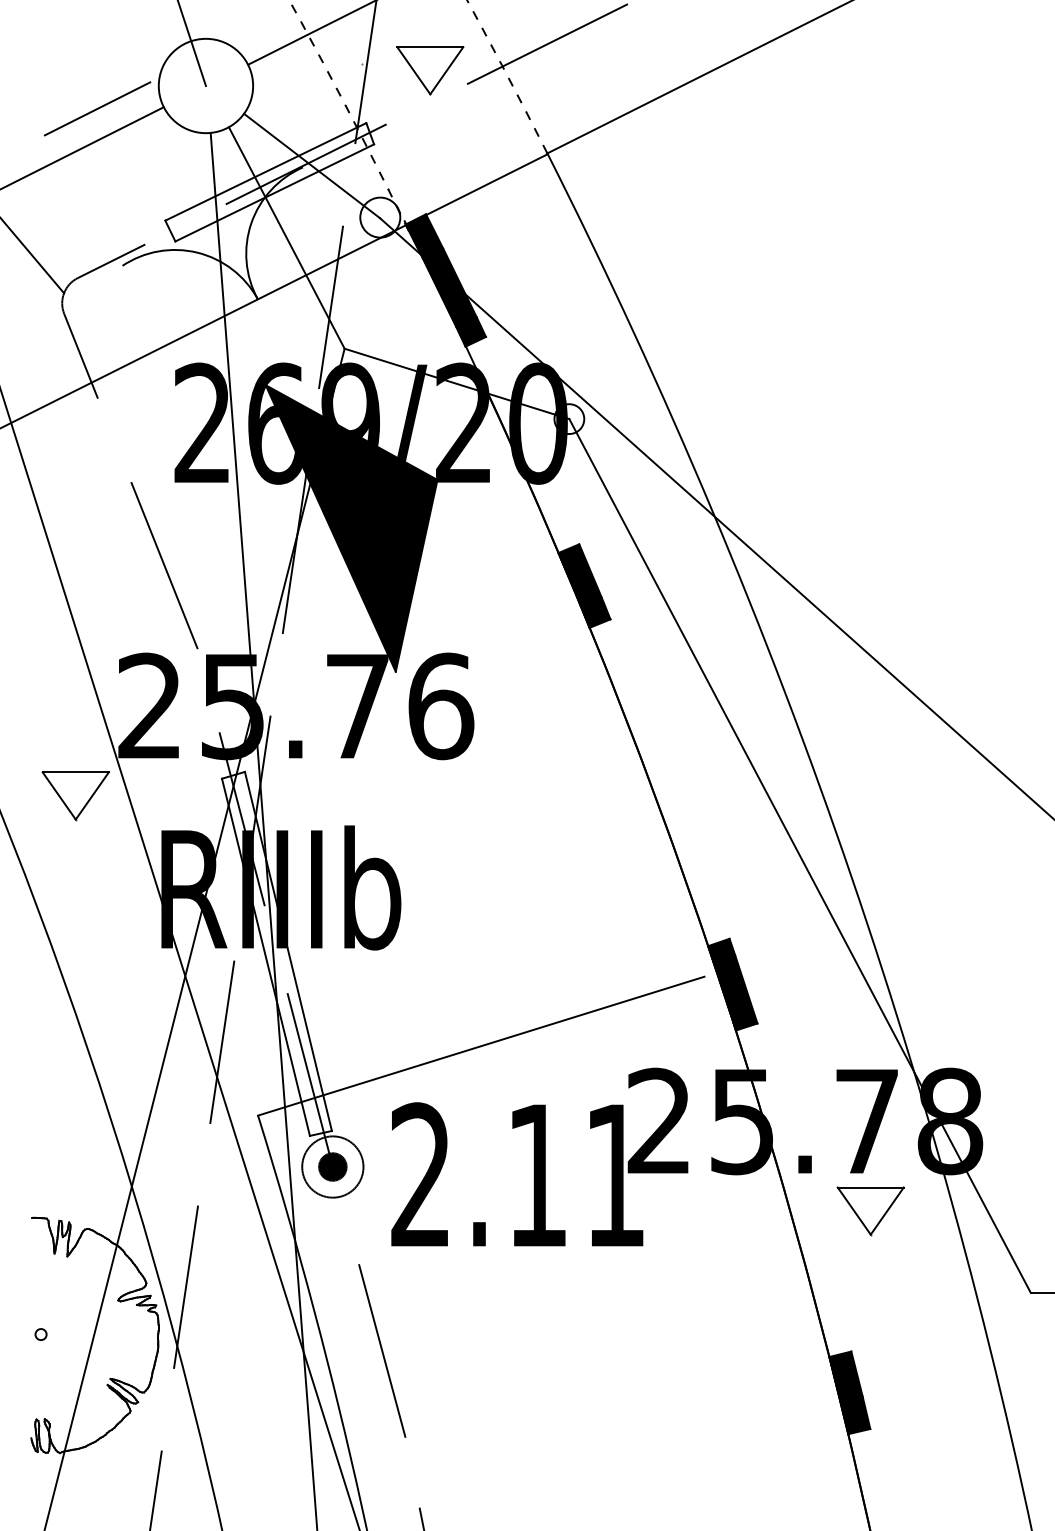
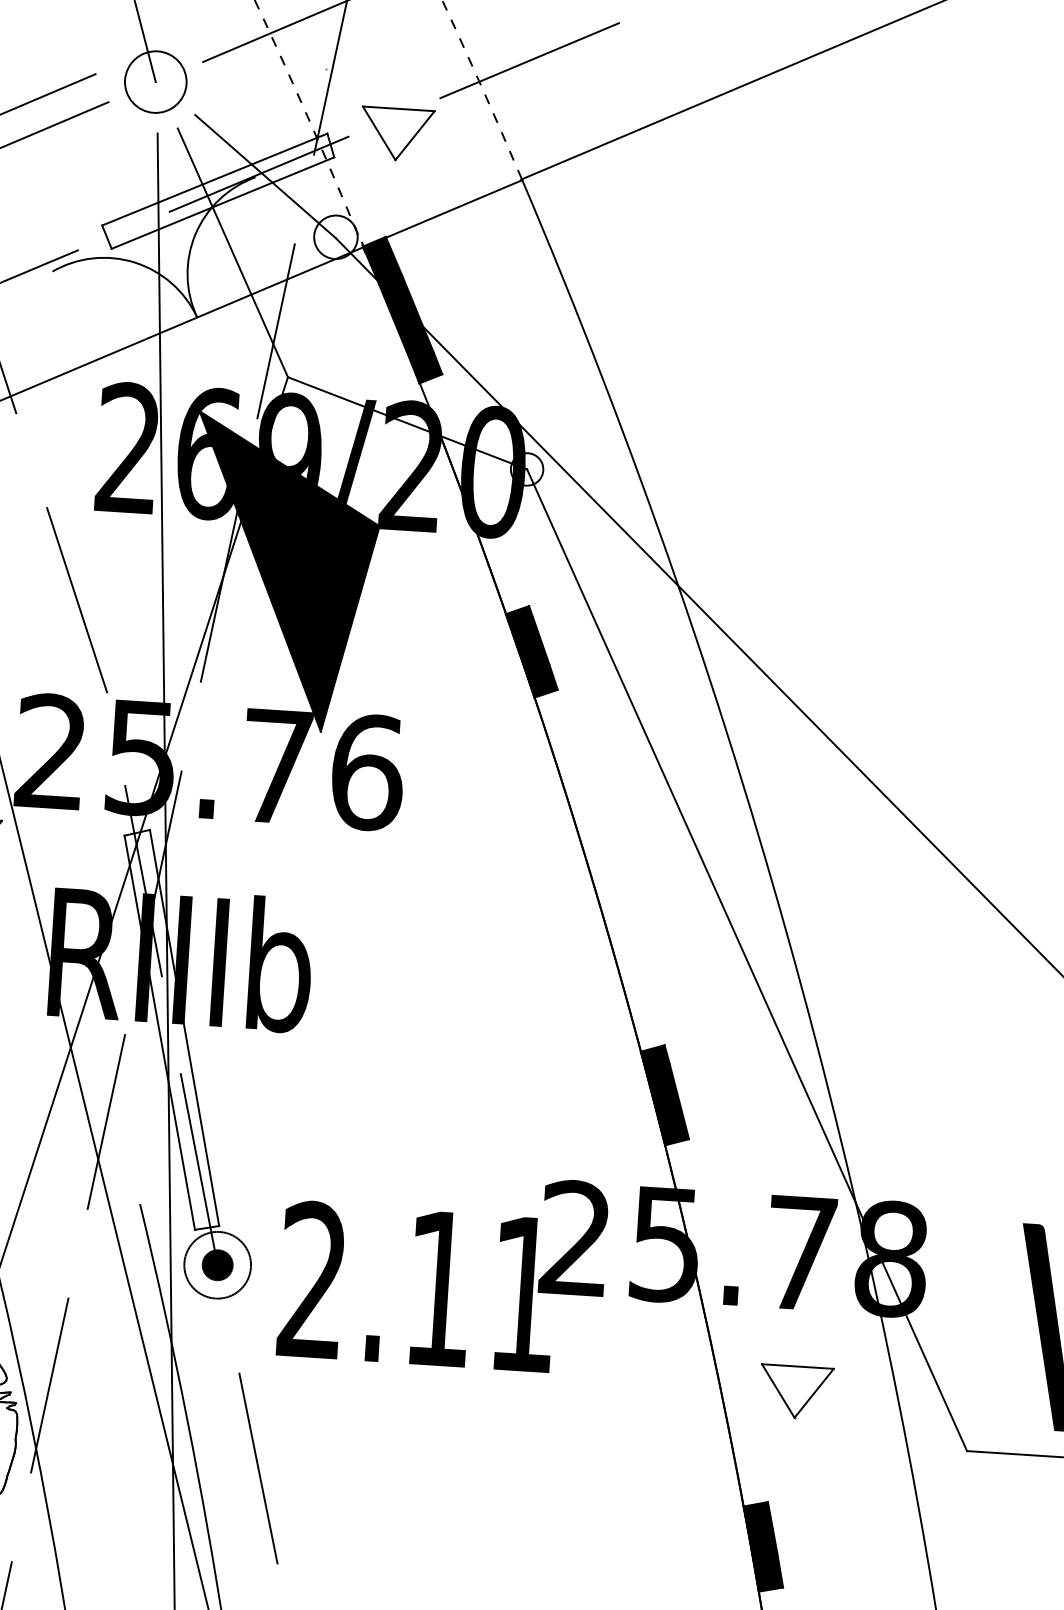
part: (430, 70) -> (397, 134), moved
circle: (205, 85) -> (155, 81), size x0.6
line: (481, 1045) -> (387, 1143), removed
part: (870, 1211) -> (795, 1392), moved

